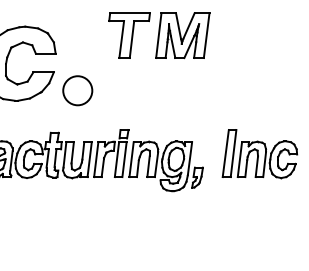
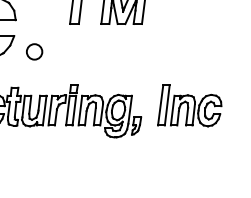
circle: (77, 90) -> (34, 51), size x0.62

